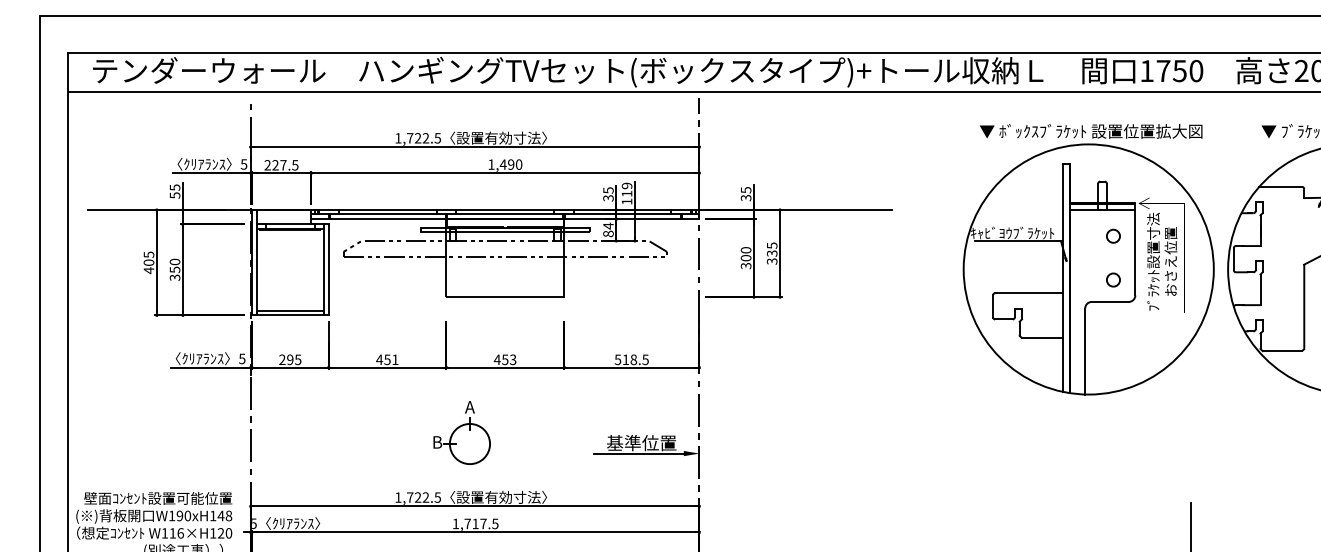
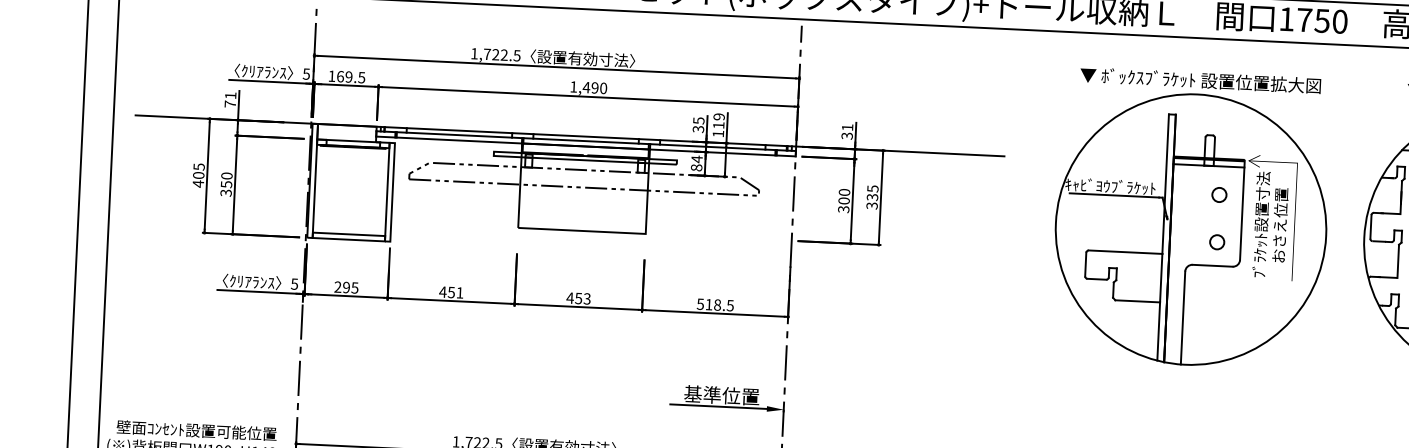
text: (275, 165) -> (340, 76), 227.5 -> 169.5
text: (746, 190) -> (847, 127), 35 -> 31
text: (174, 191) -> (229, 99), 55 -> 71
part: (1088, 259) -> (1191, 218), moved
part: (461, 432) -> (527, 374), removed

